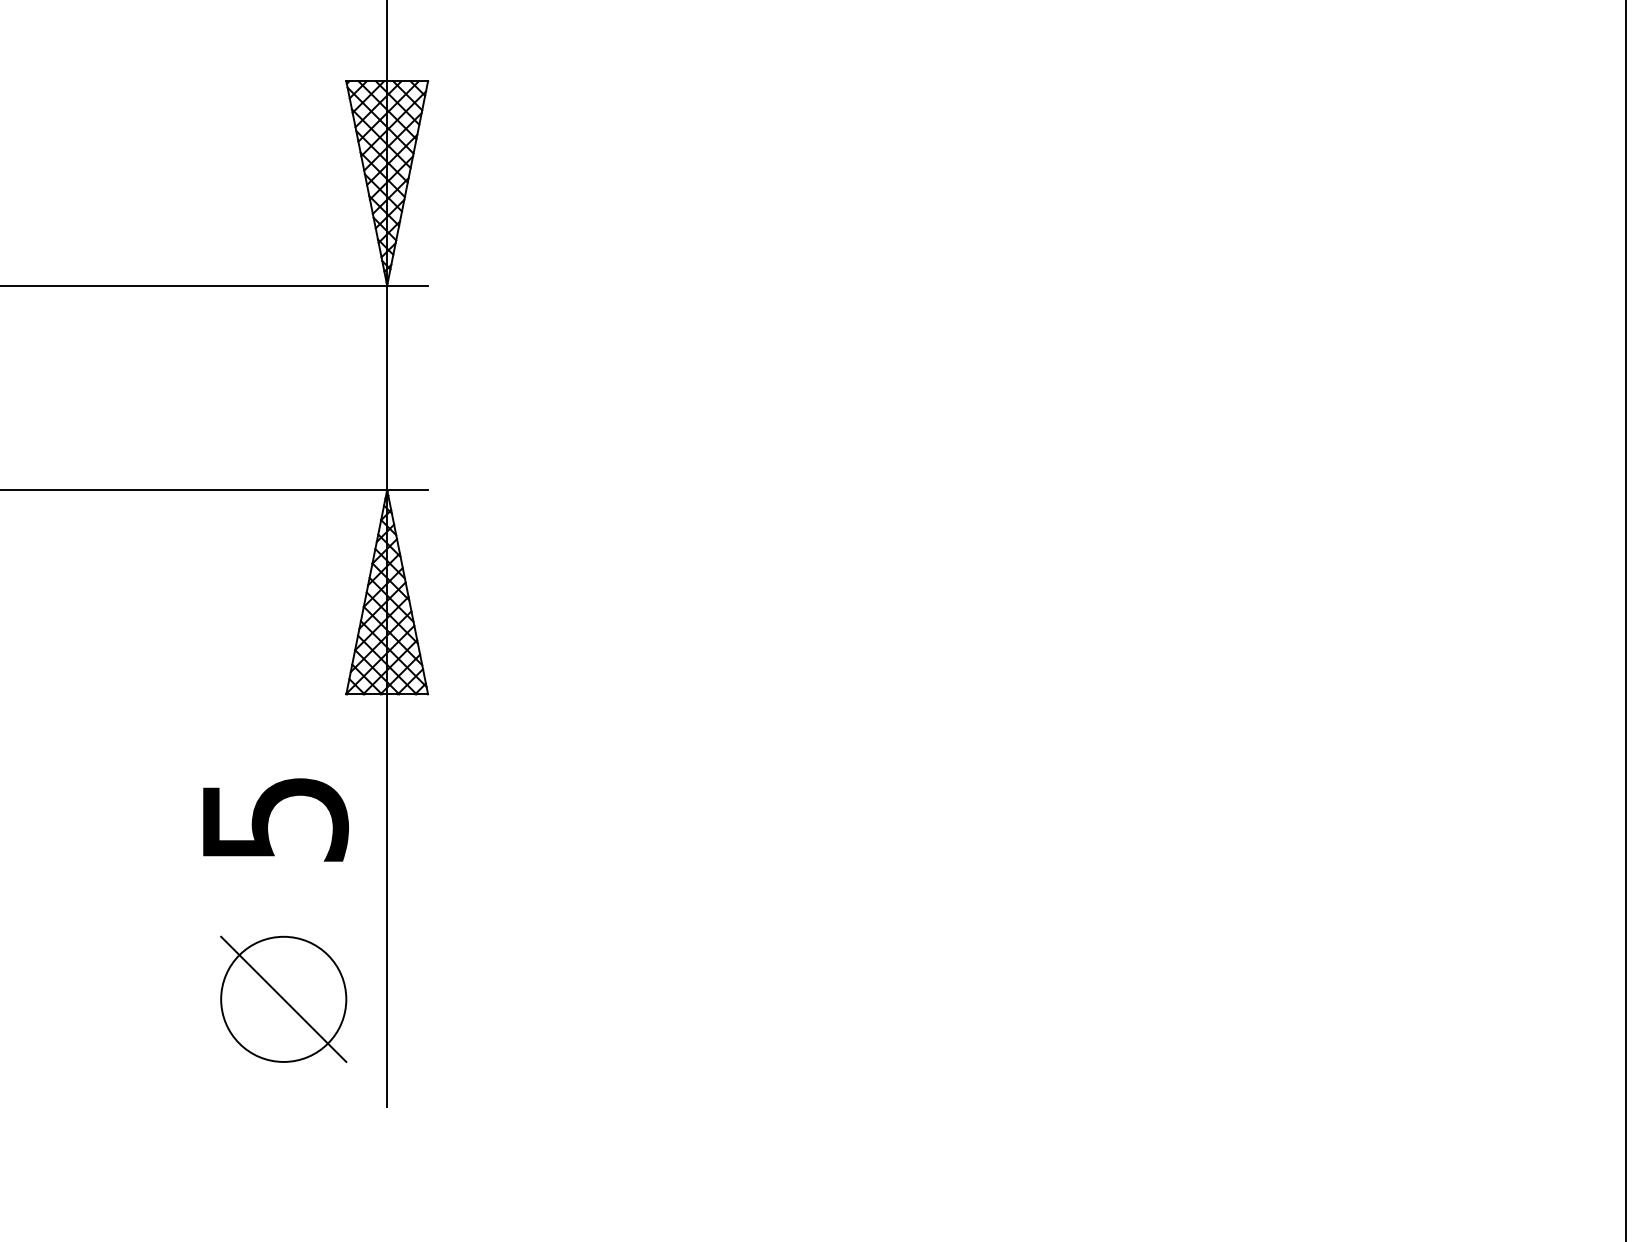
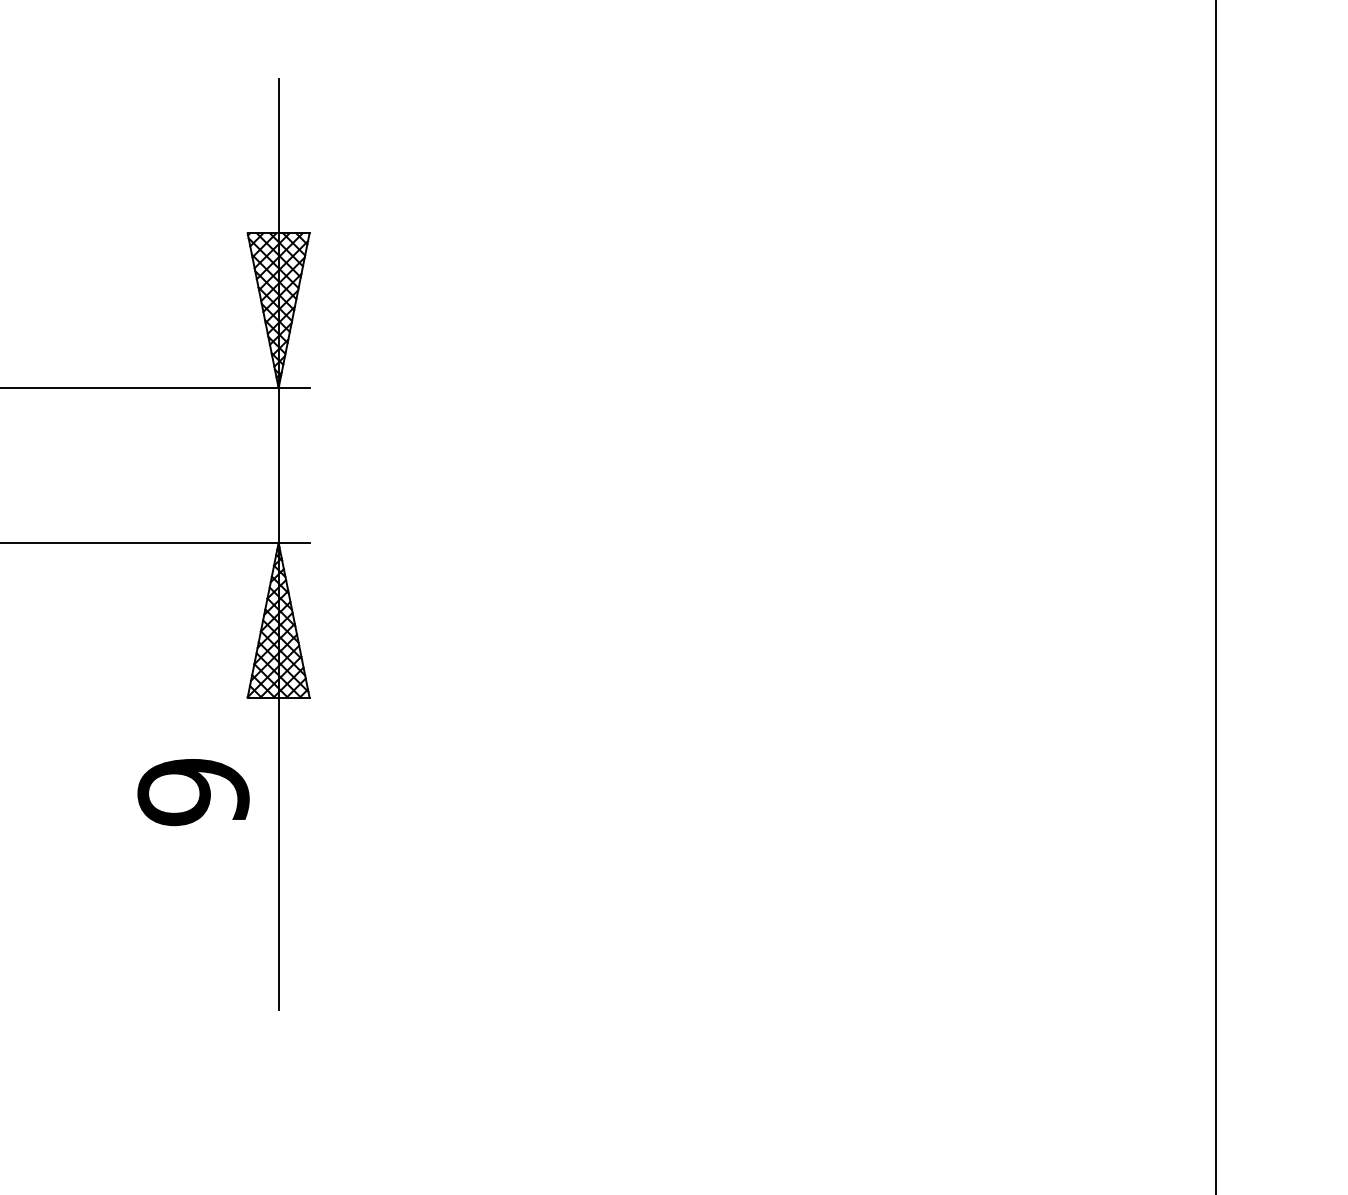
text: (274, 819) -> (193, 792), 5 -> 9
part: (282, 999) -> (199, 928), removed

